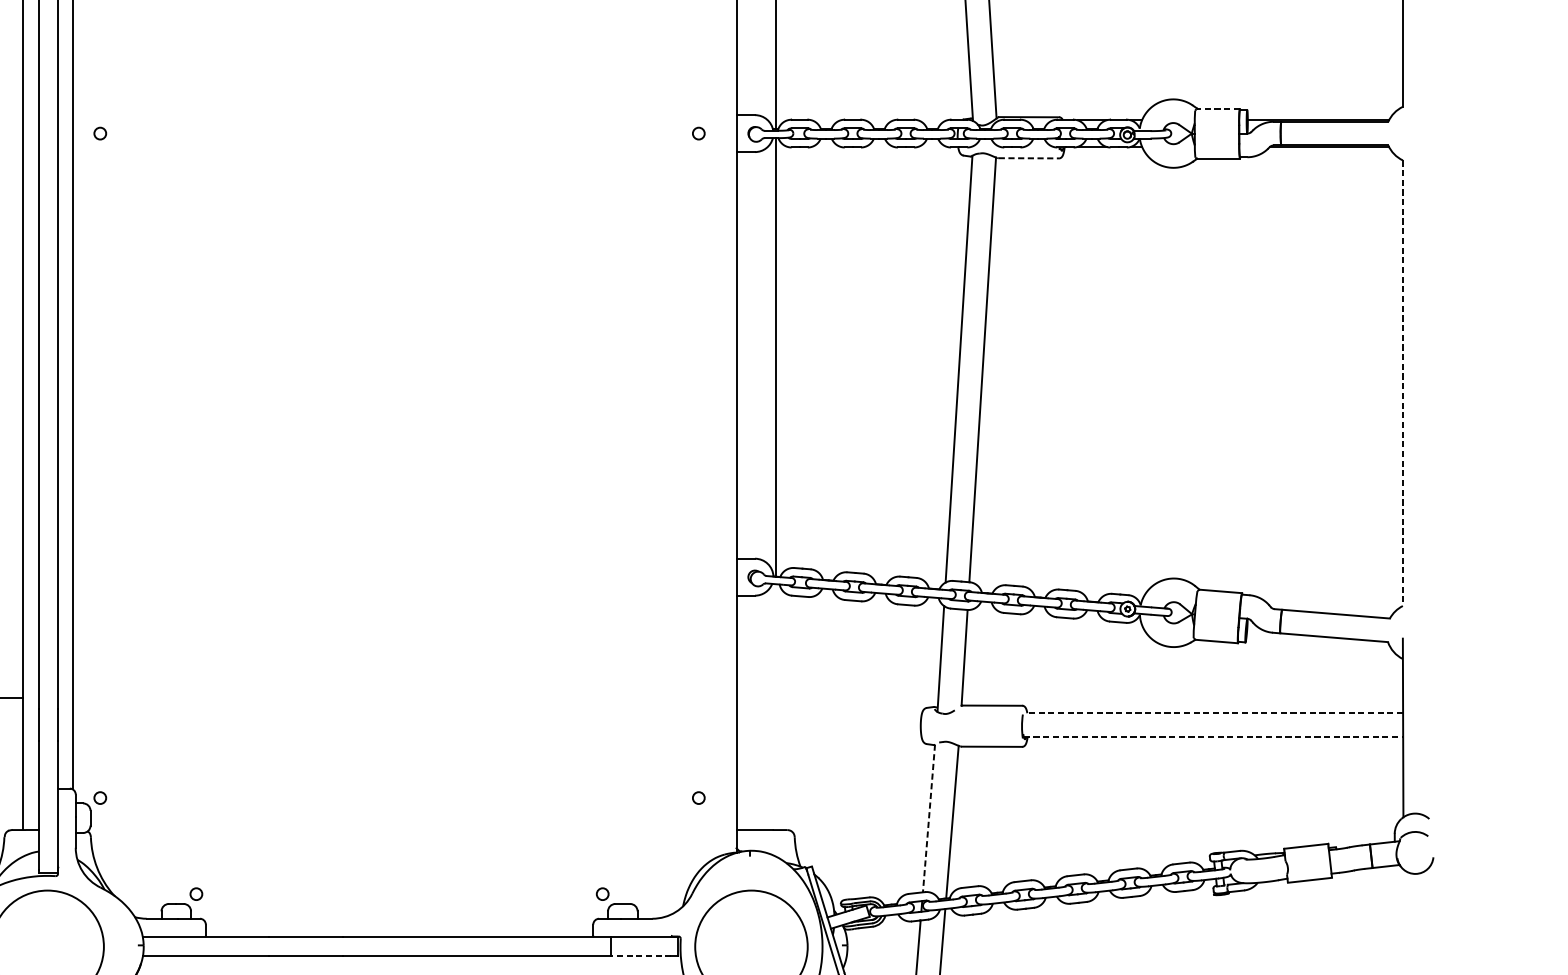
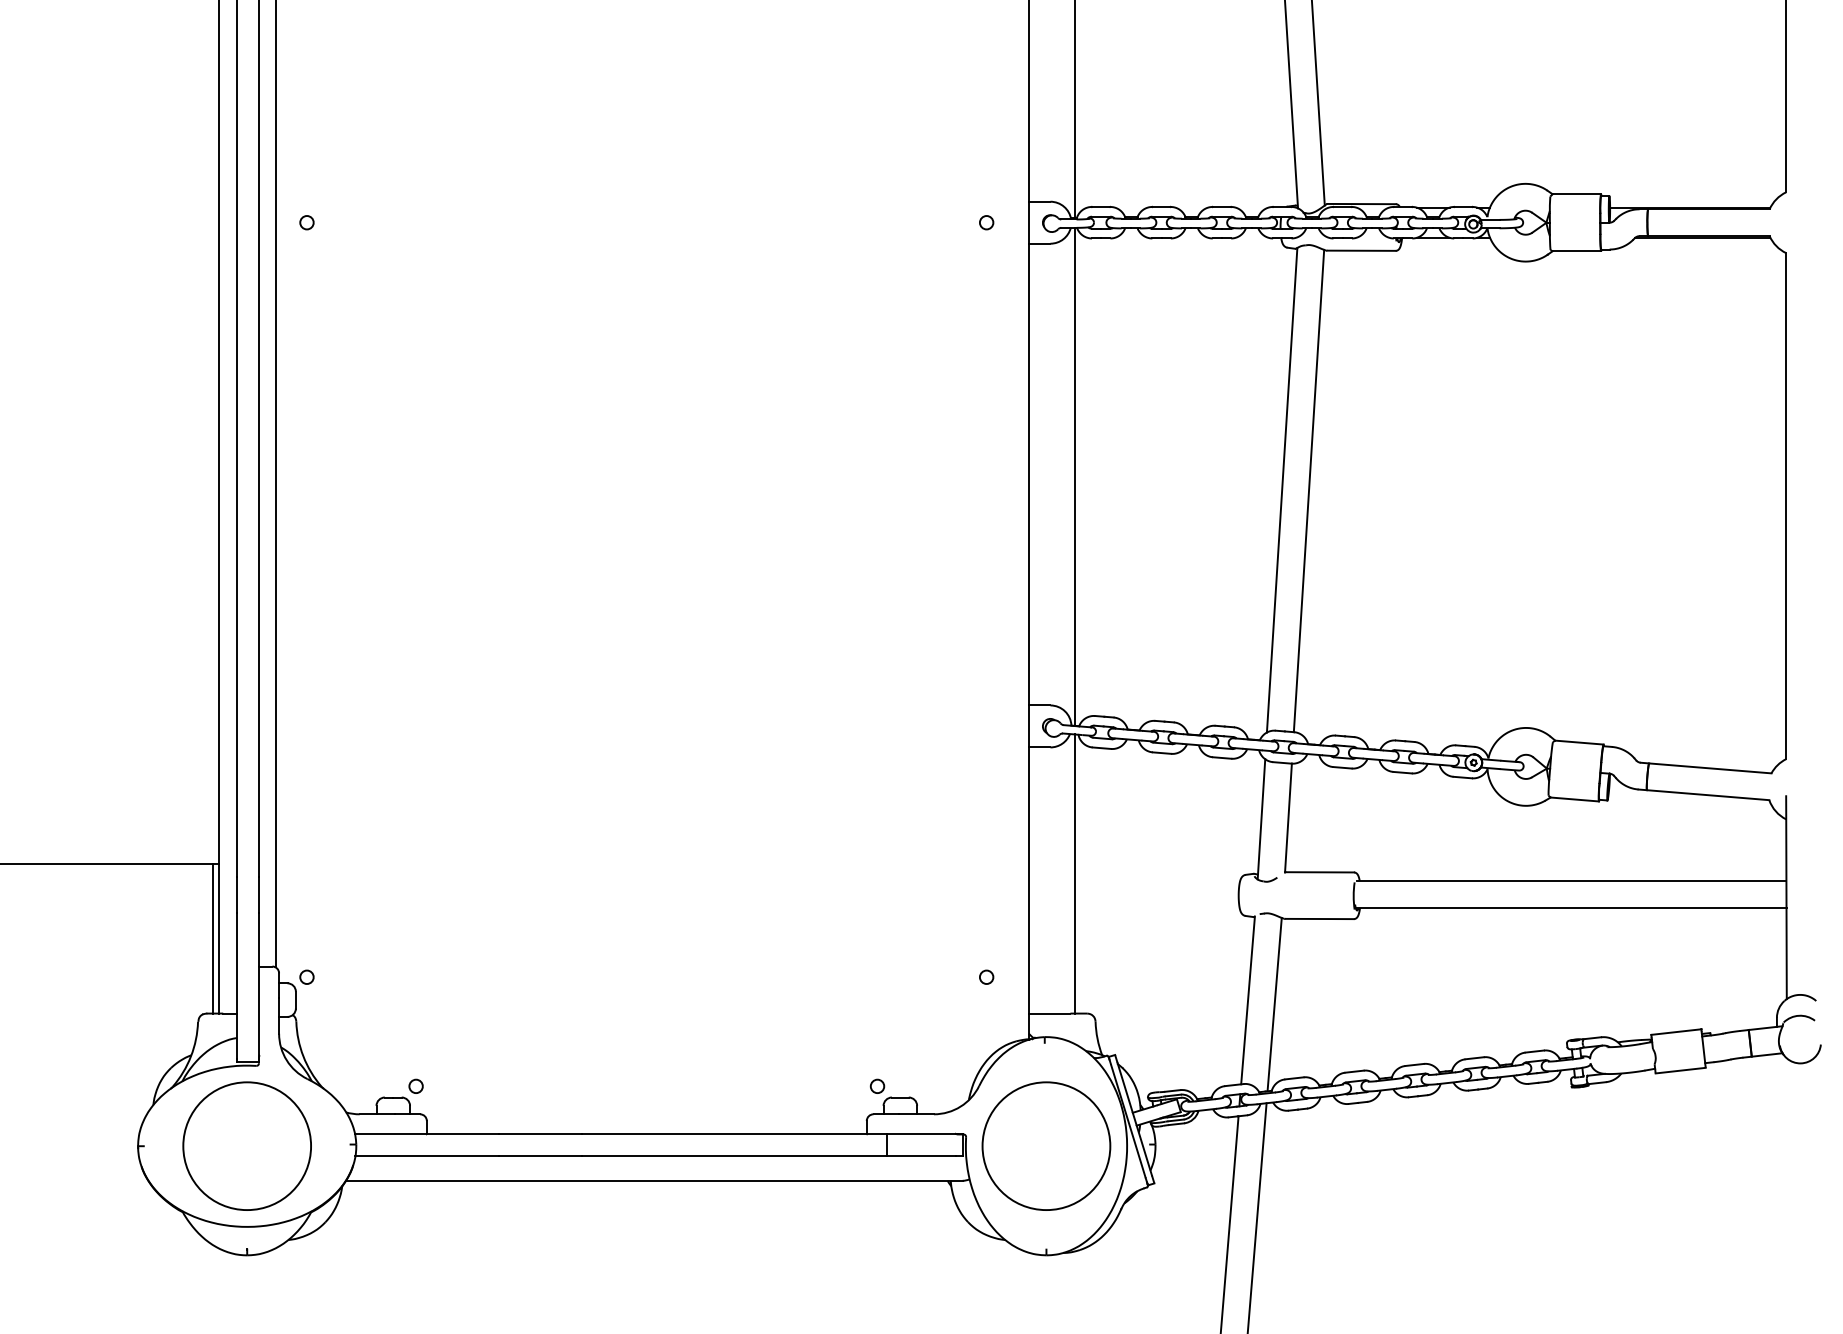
line: (1218, 108) -> (1576, 194), dashed -> solid
line: (1028, 158) -> (1361, 250), dashed -> solid
line: (1403, 383) -> (1786, 506), dashed -> solid
line: (776, 706) -> (1074, 873), added
line: (1213, 712) -> (1571, 880), dashed -> solid
line: (1213, 736) -> (1571, 907), dashed -> solid
line: (17, 763) -> (212, 938), added
line: (929, 818) -> (1248, 1000), dashed -> solid
line: (640, 955) -> (920, 1156), dashed -> solid

